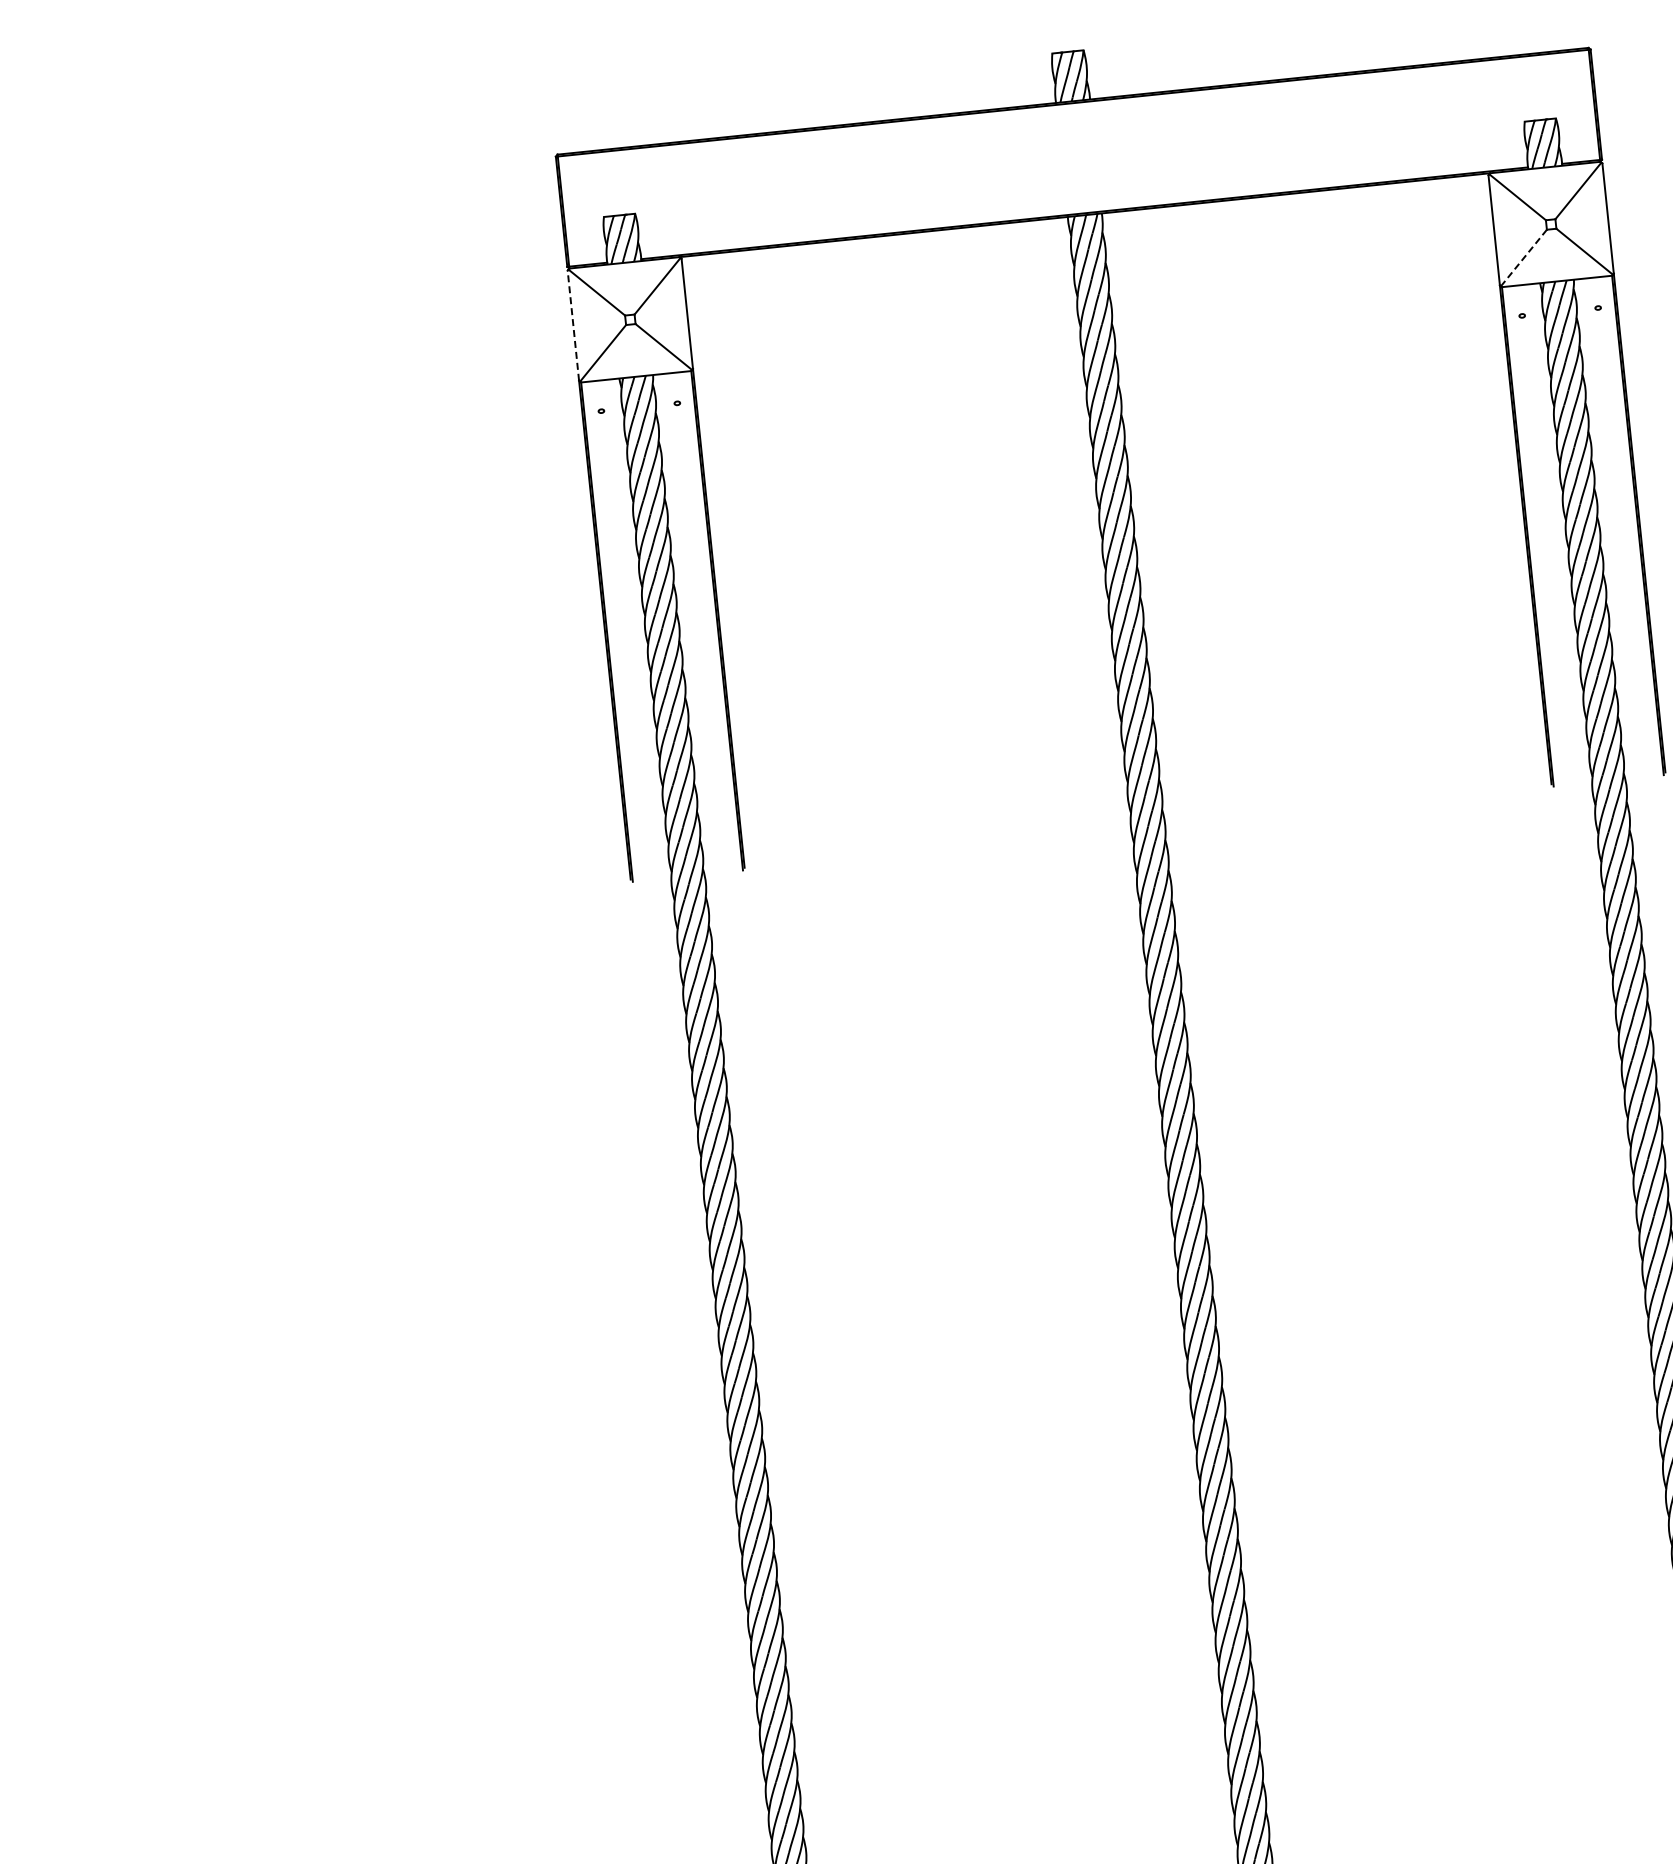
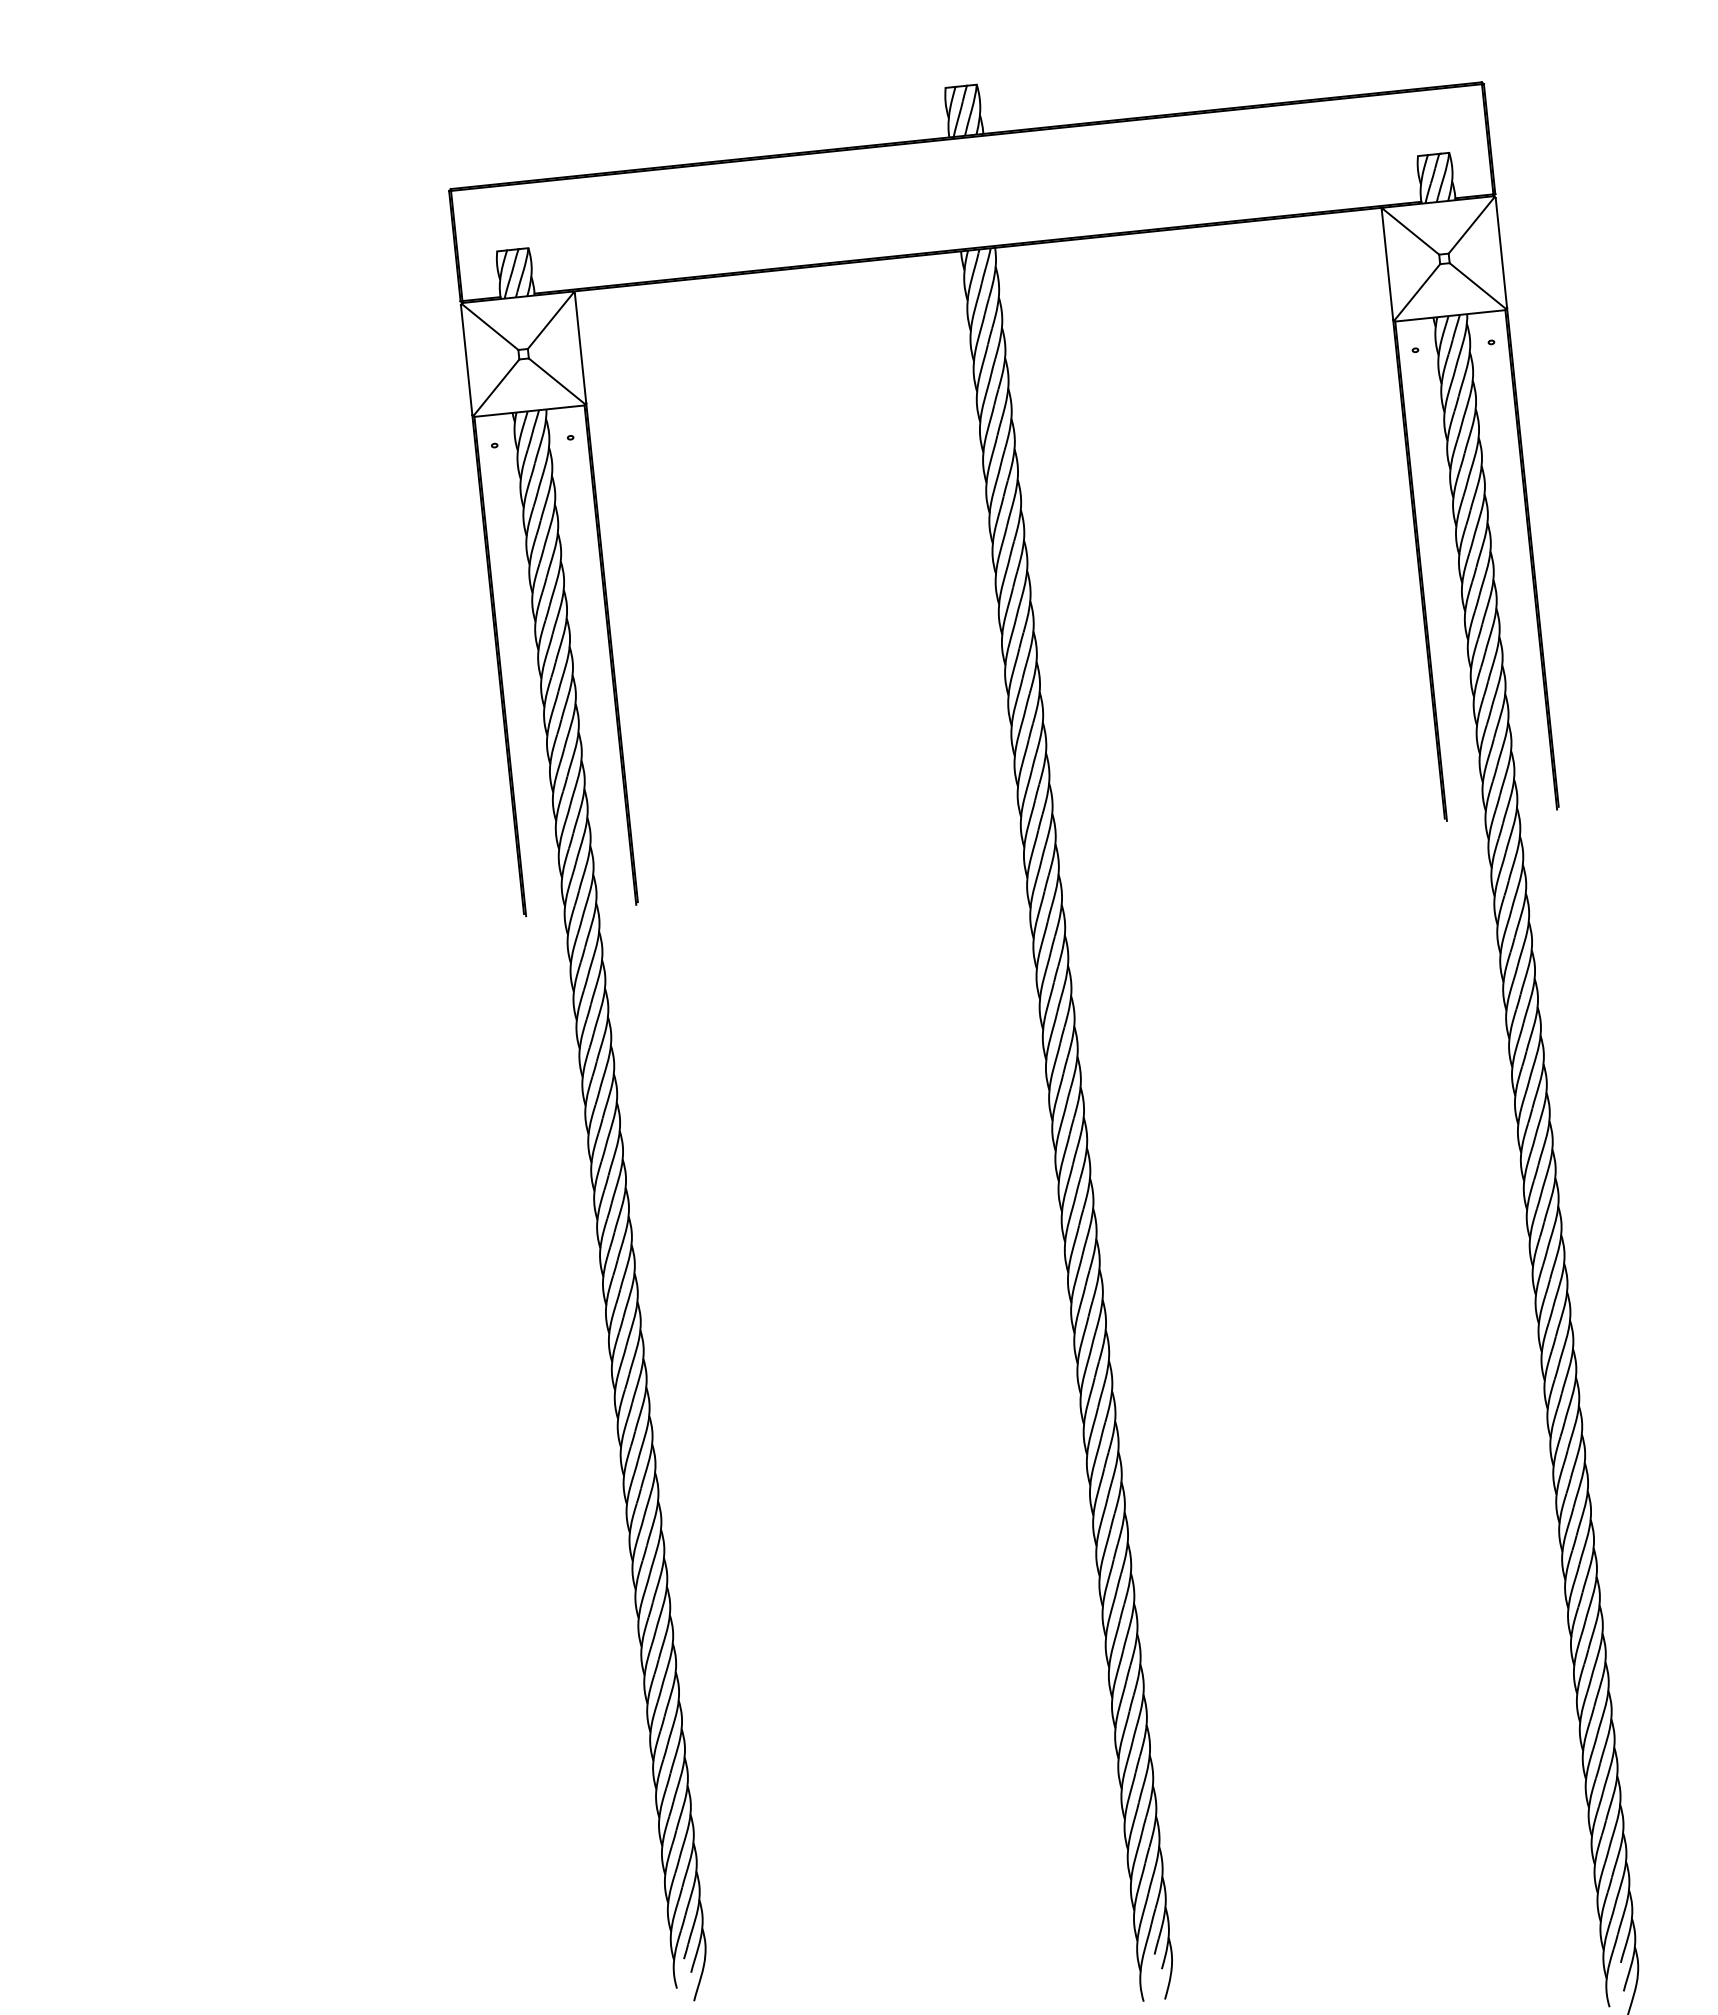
line: (1523, 258) -> (1416, 292), dashed -> solid
line: (573, 325) -> (466, 359), dashed -> solid

